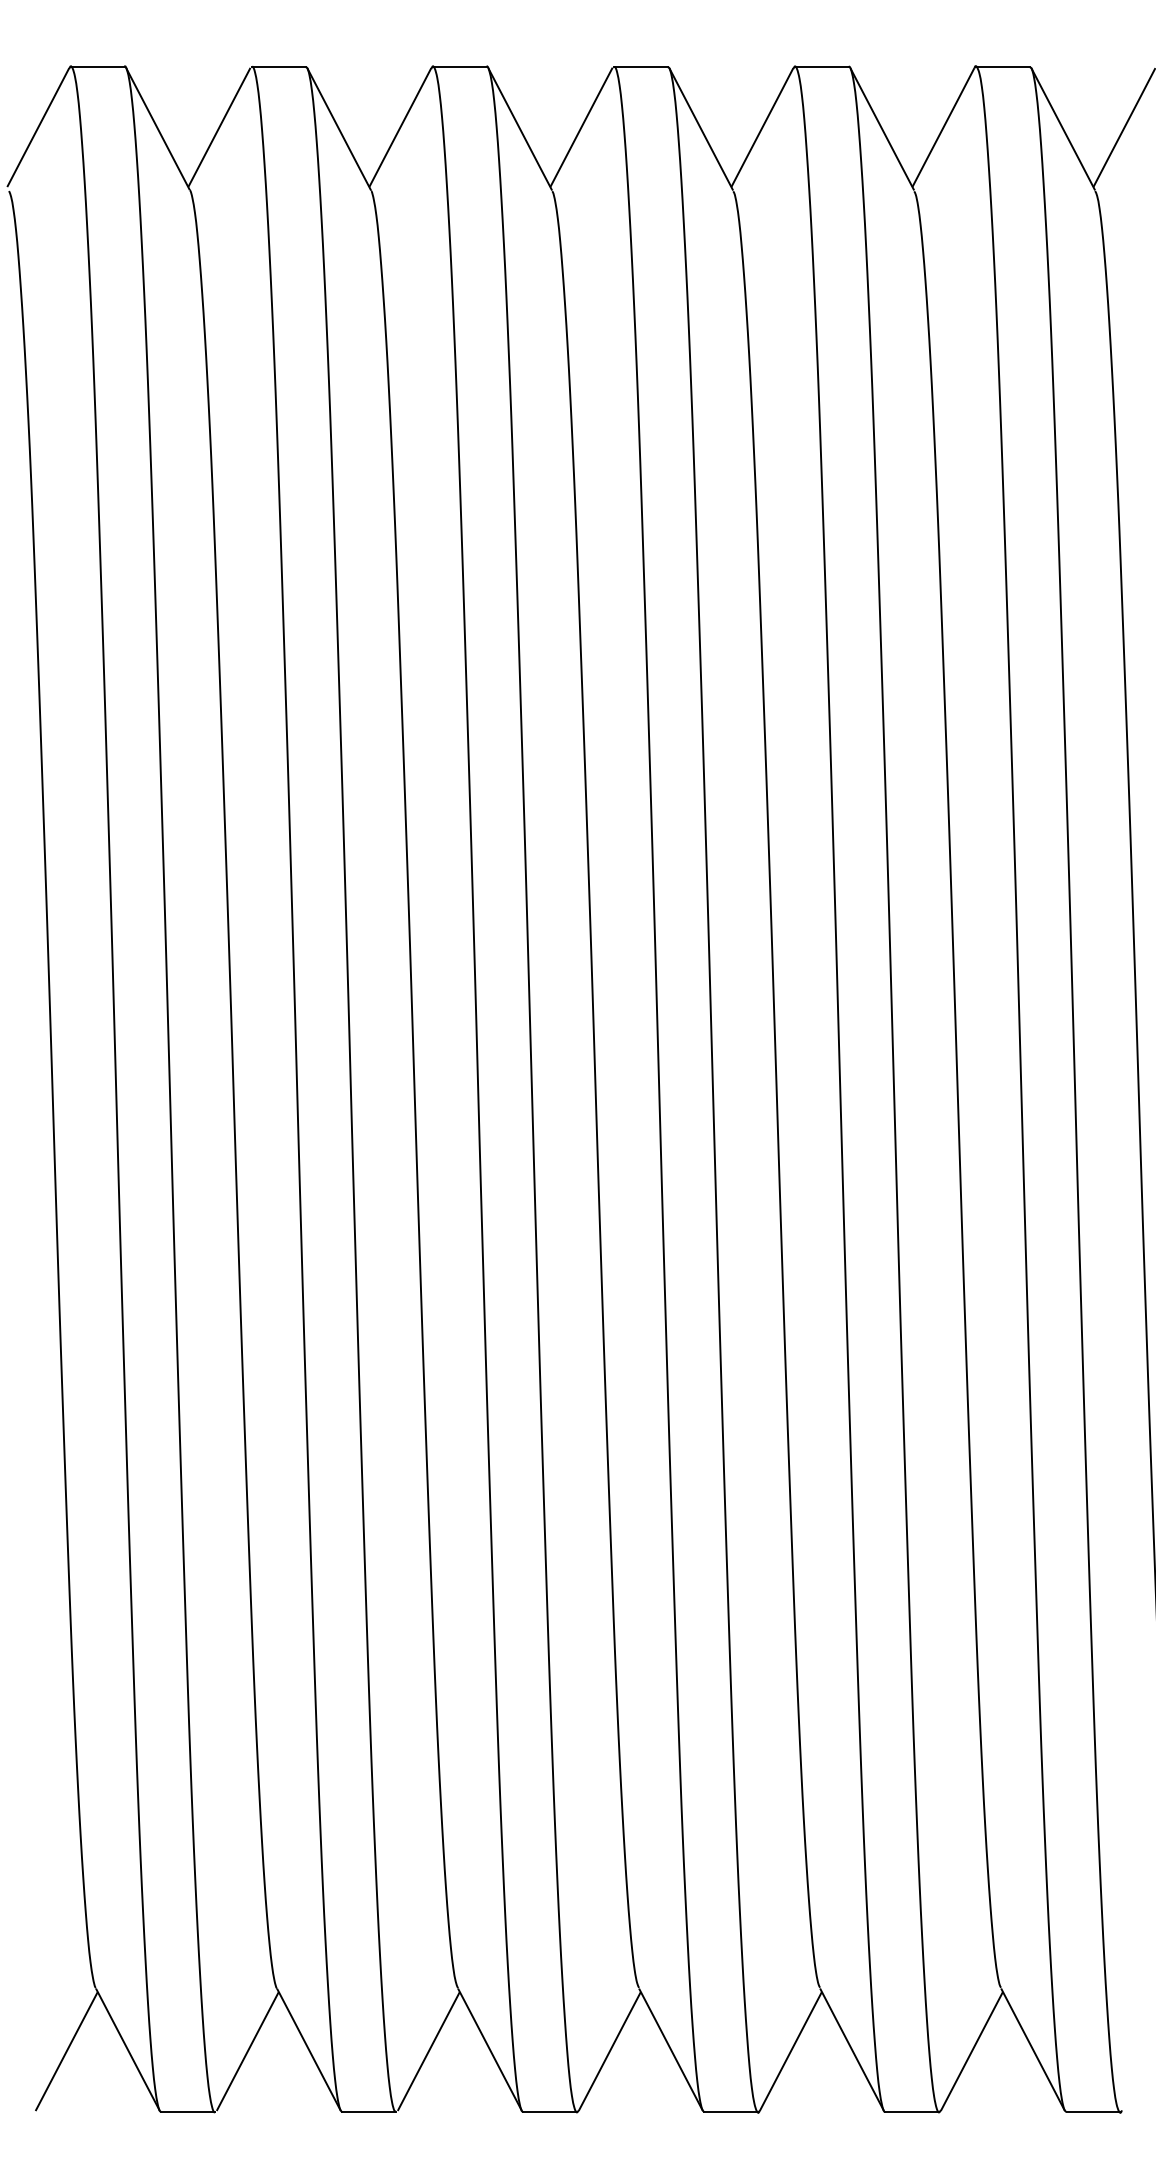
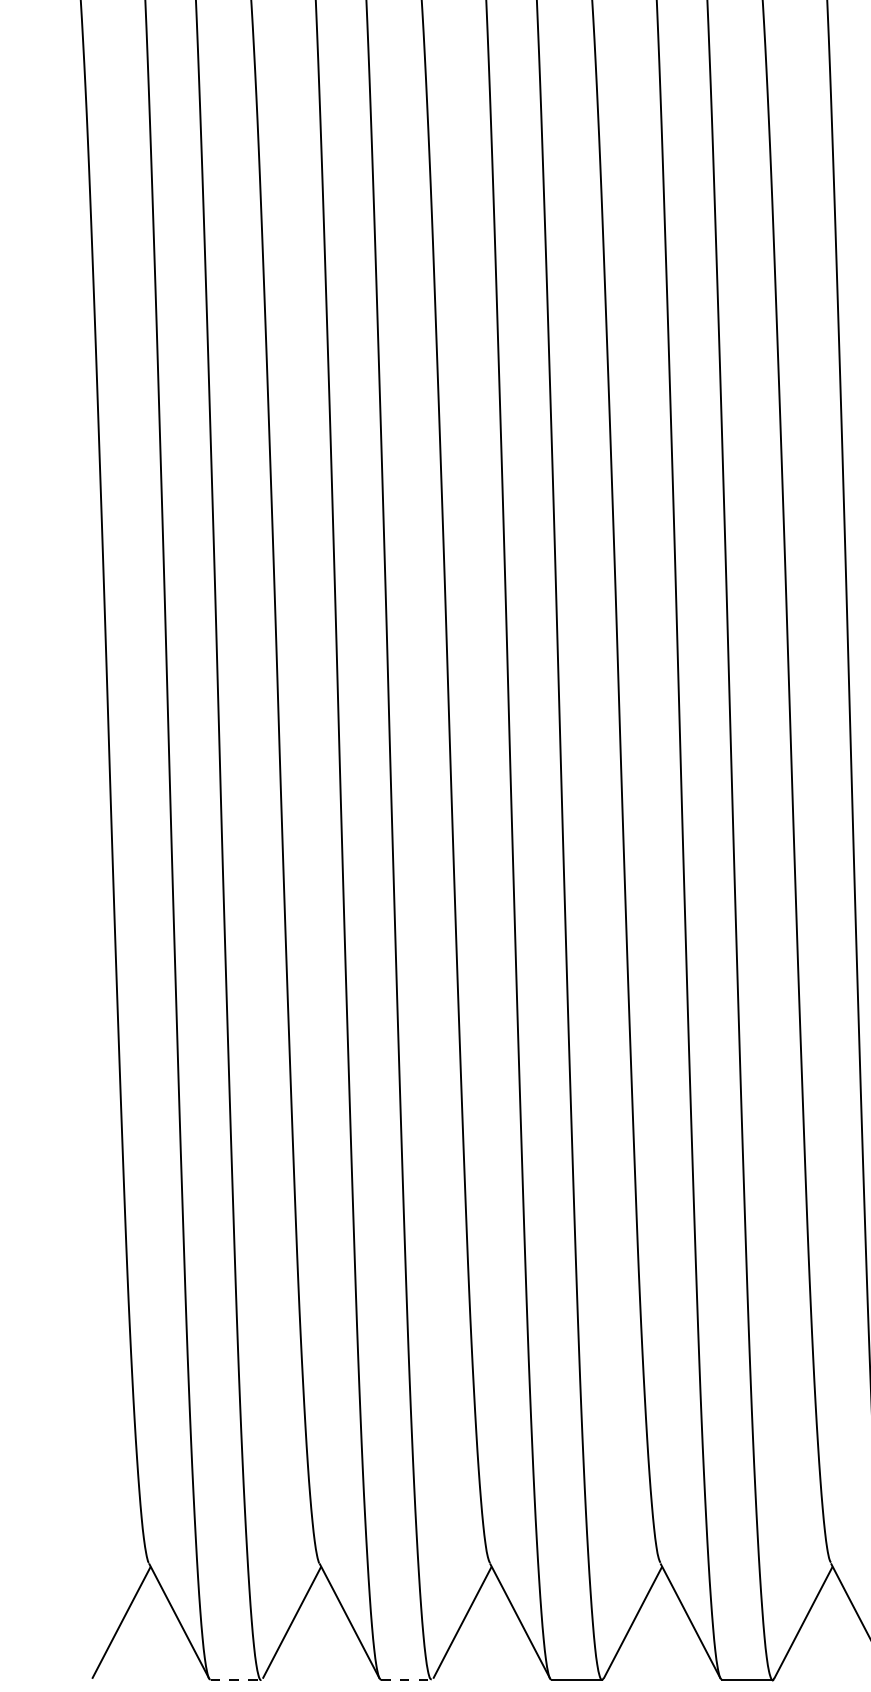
line: (188, 2112) -> (236, 1680), solid -> dashed
line: (369, 2112) -> (406, 1680), solid -> dashed

